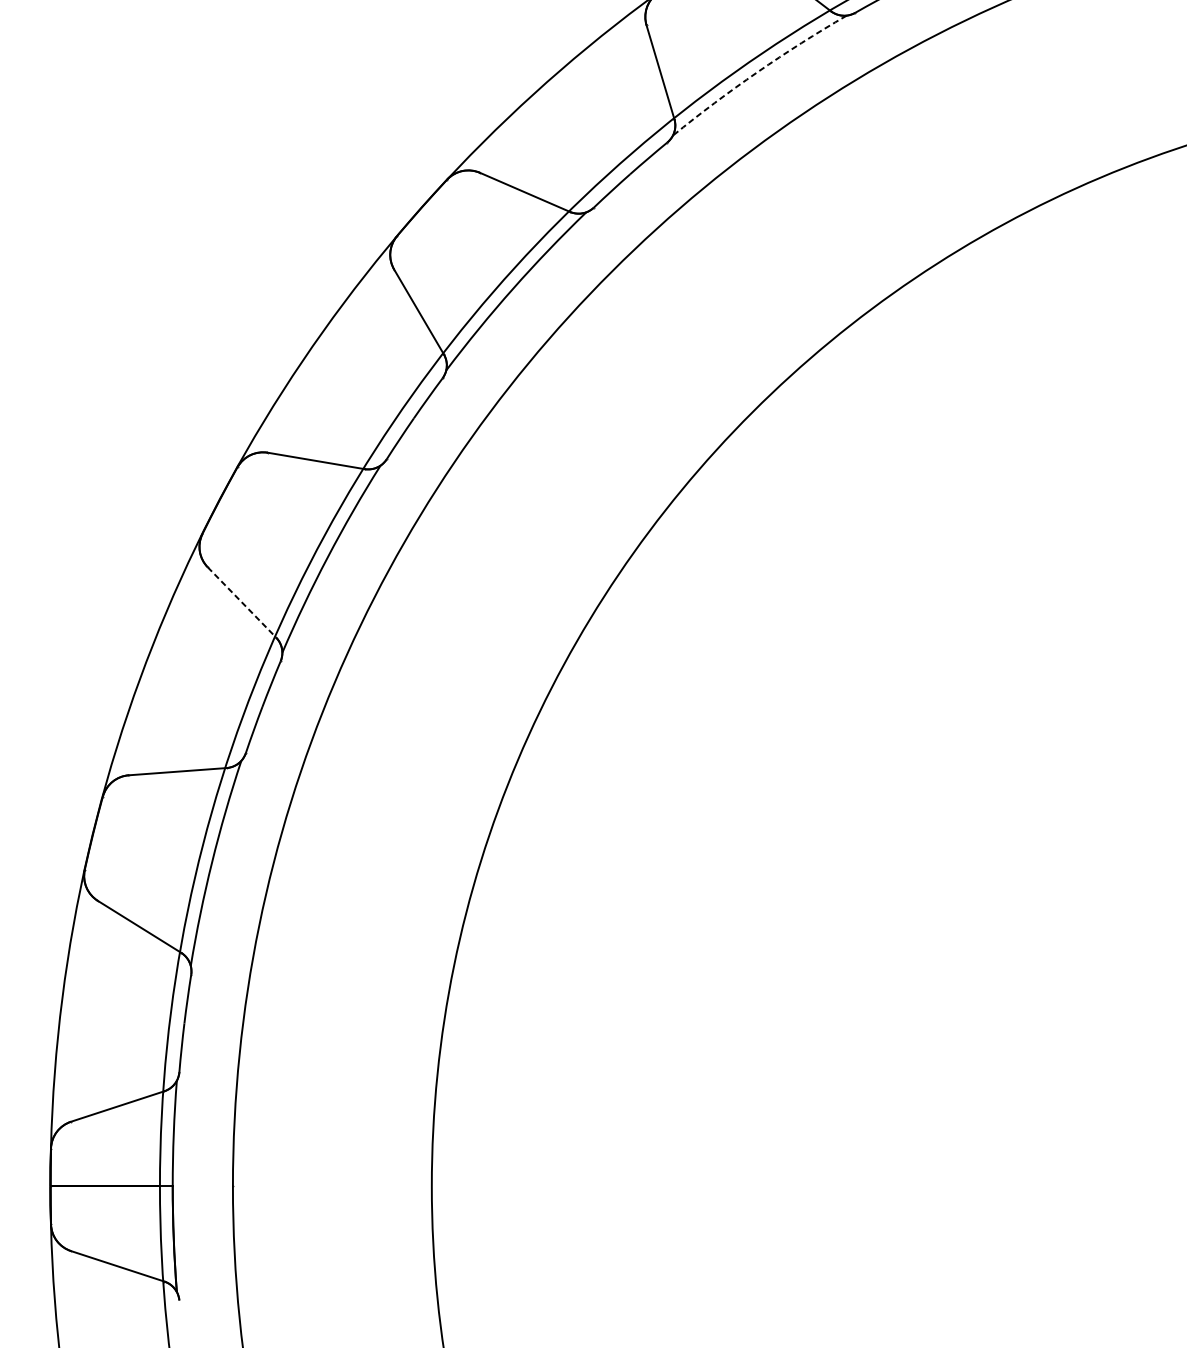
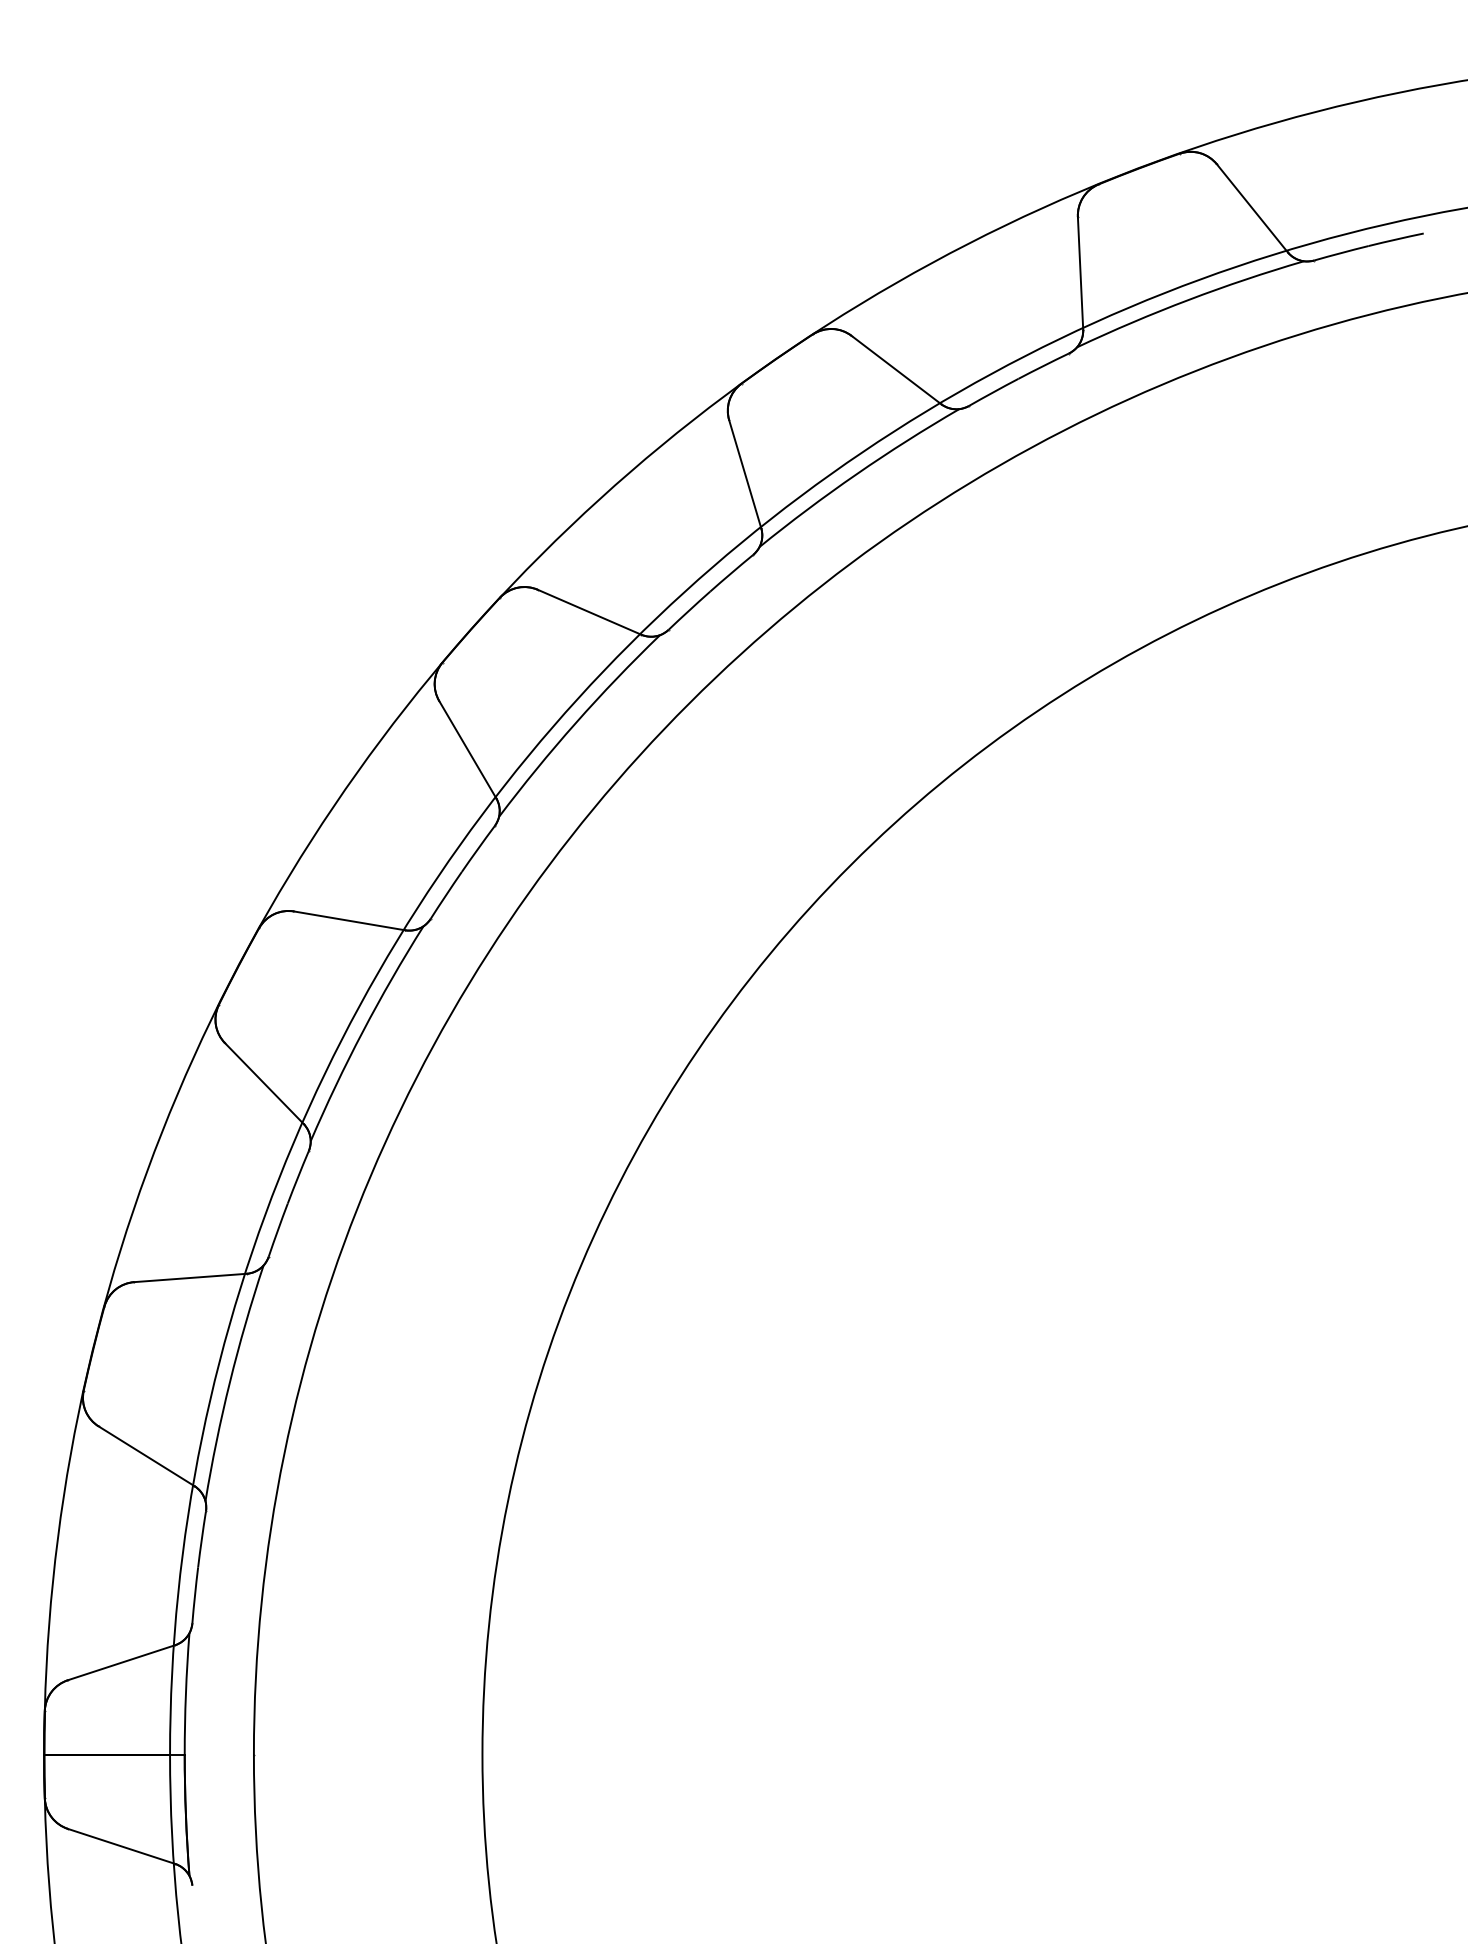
arc: (757, 72) -> (856, 474), dashed -> solid
line: (242, 602) -> (264, 1083), dashed -> solid

